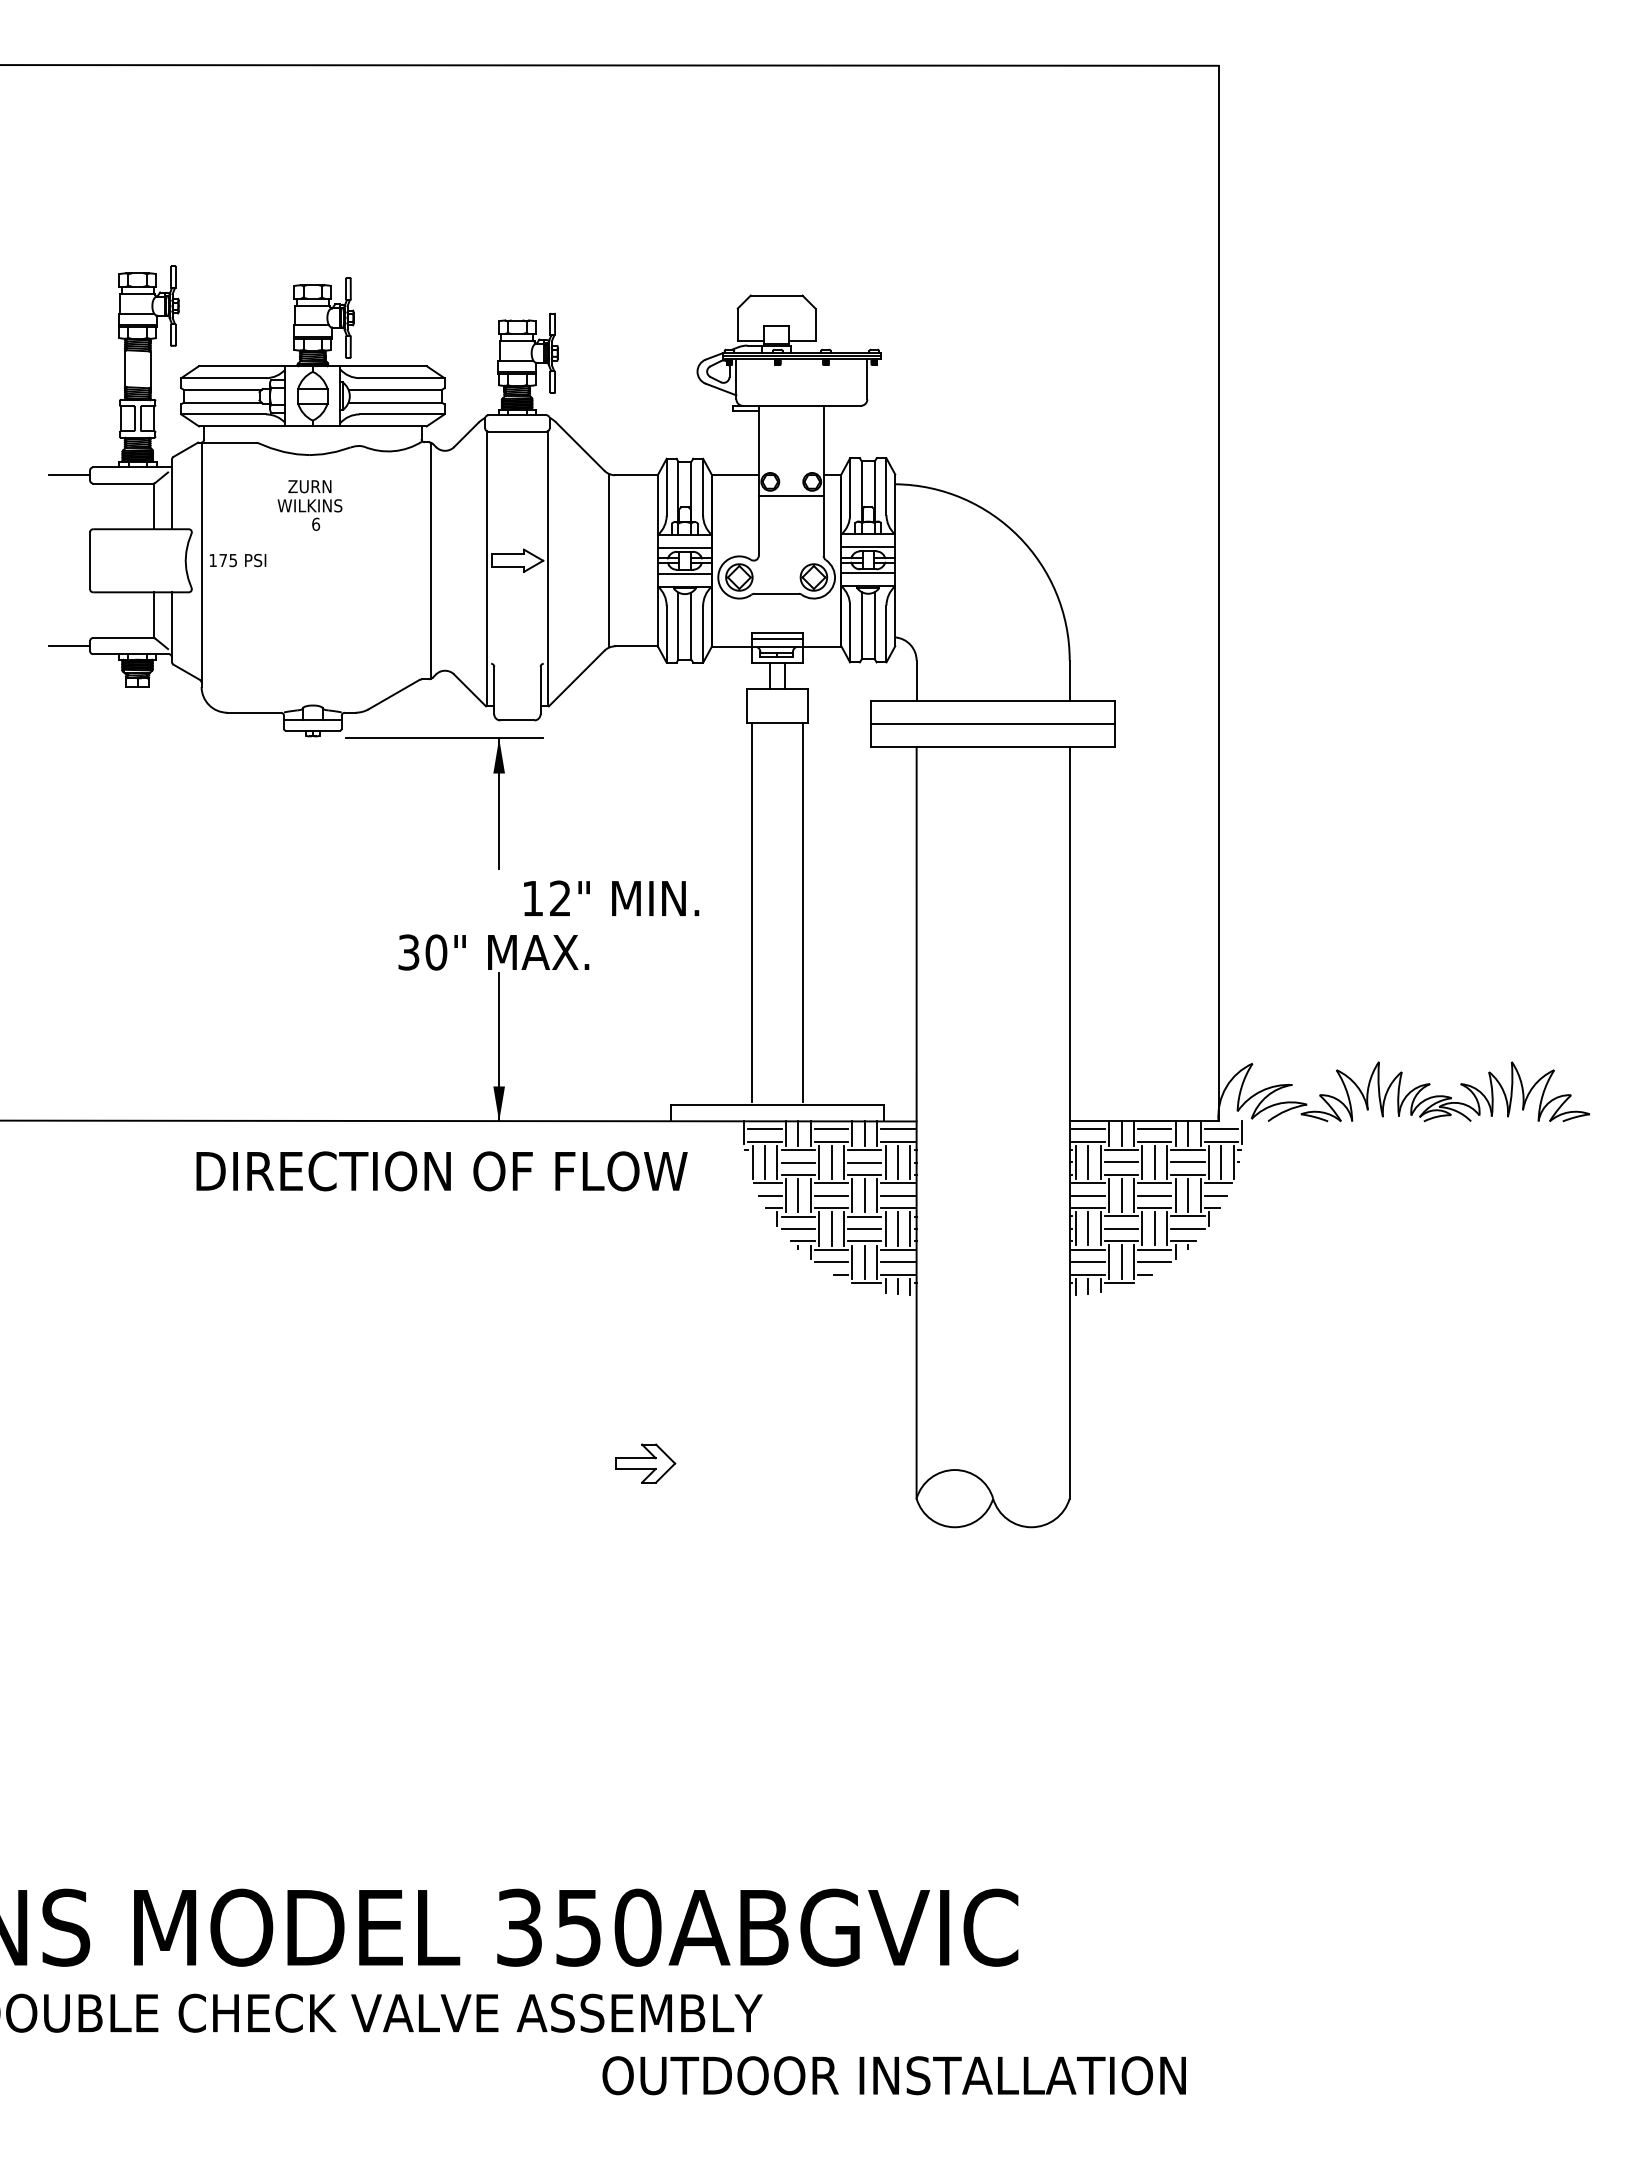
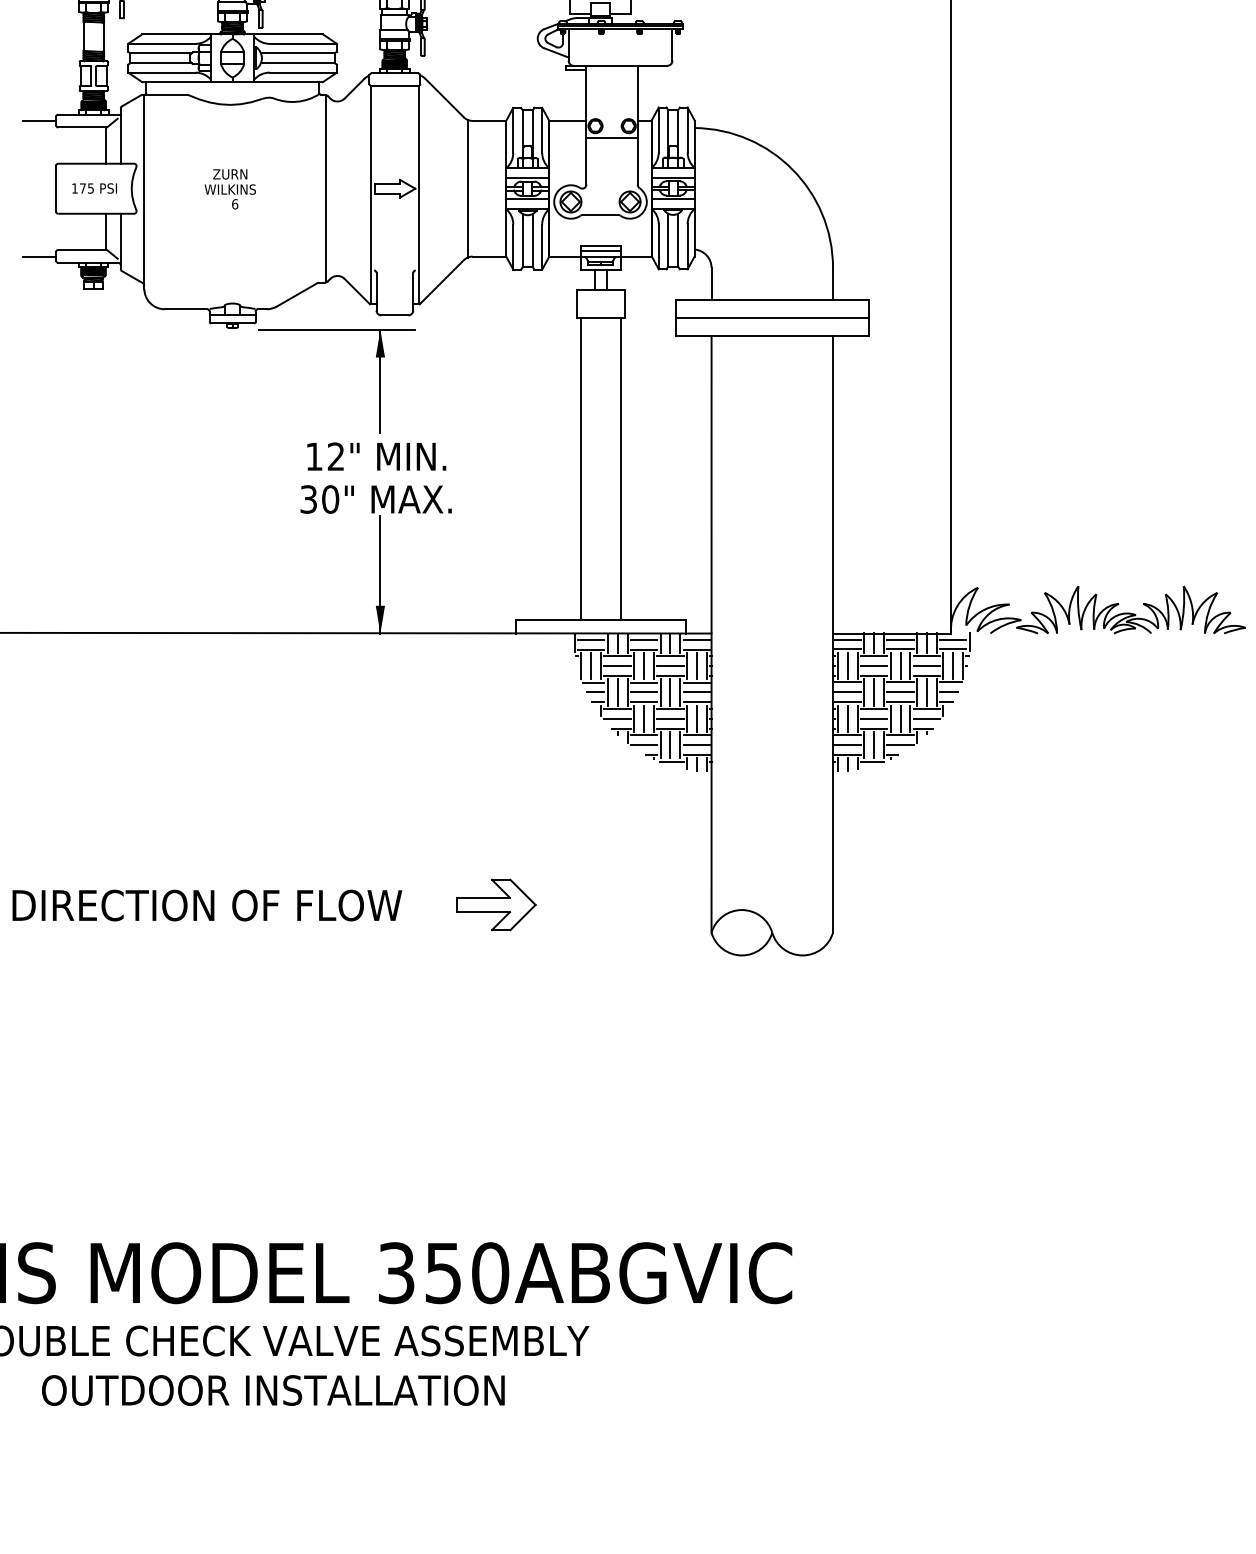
text: (309, 505) -> (229, 189), moved
text: (237, 560) -> (94, 188), moved
text: (611, 897) -> (376, 455), moved
text: (441, 1171) -> (206, 905), moved
part: (645, 1463) -> (496, 904), size x1.67
text: (893, 2075) -> (272, 1390), moved

